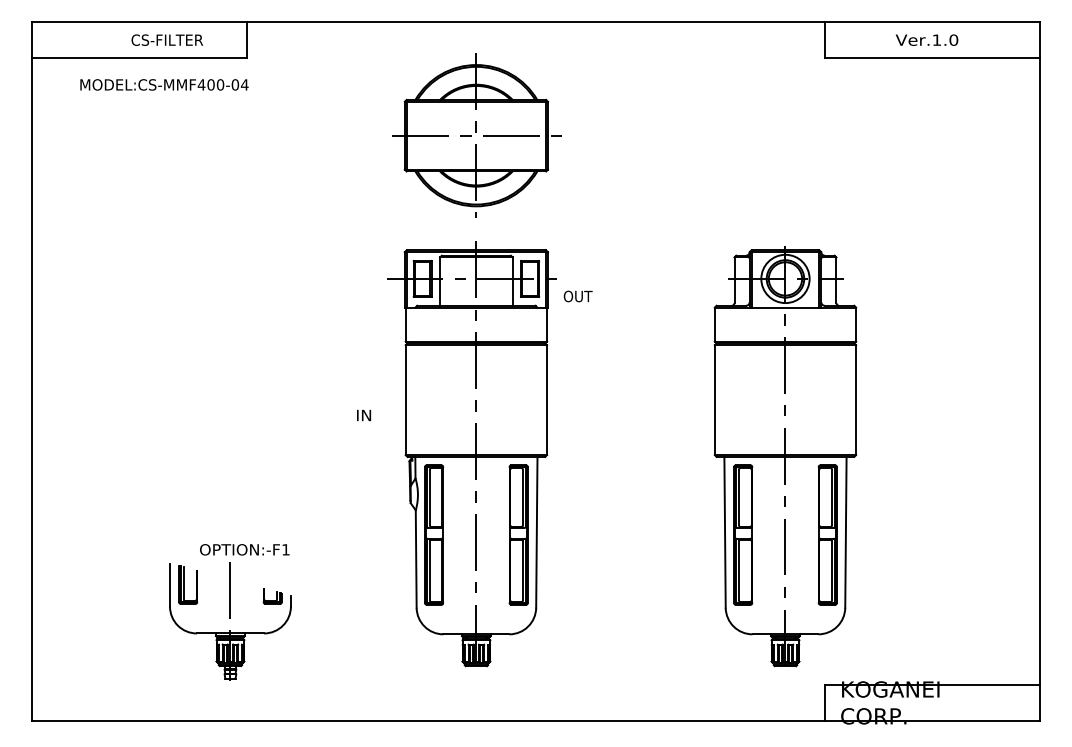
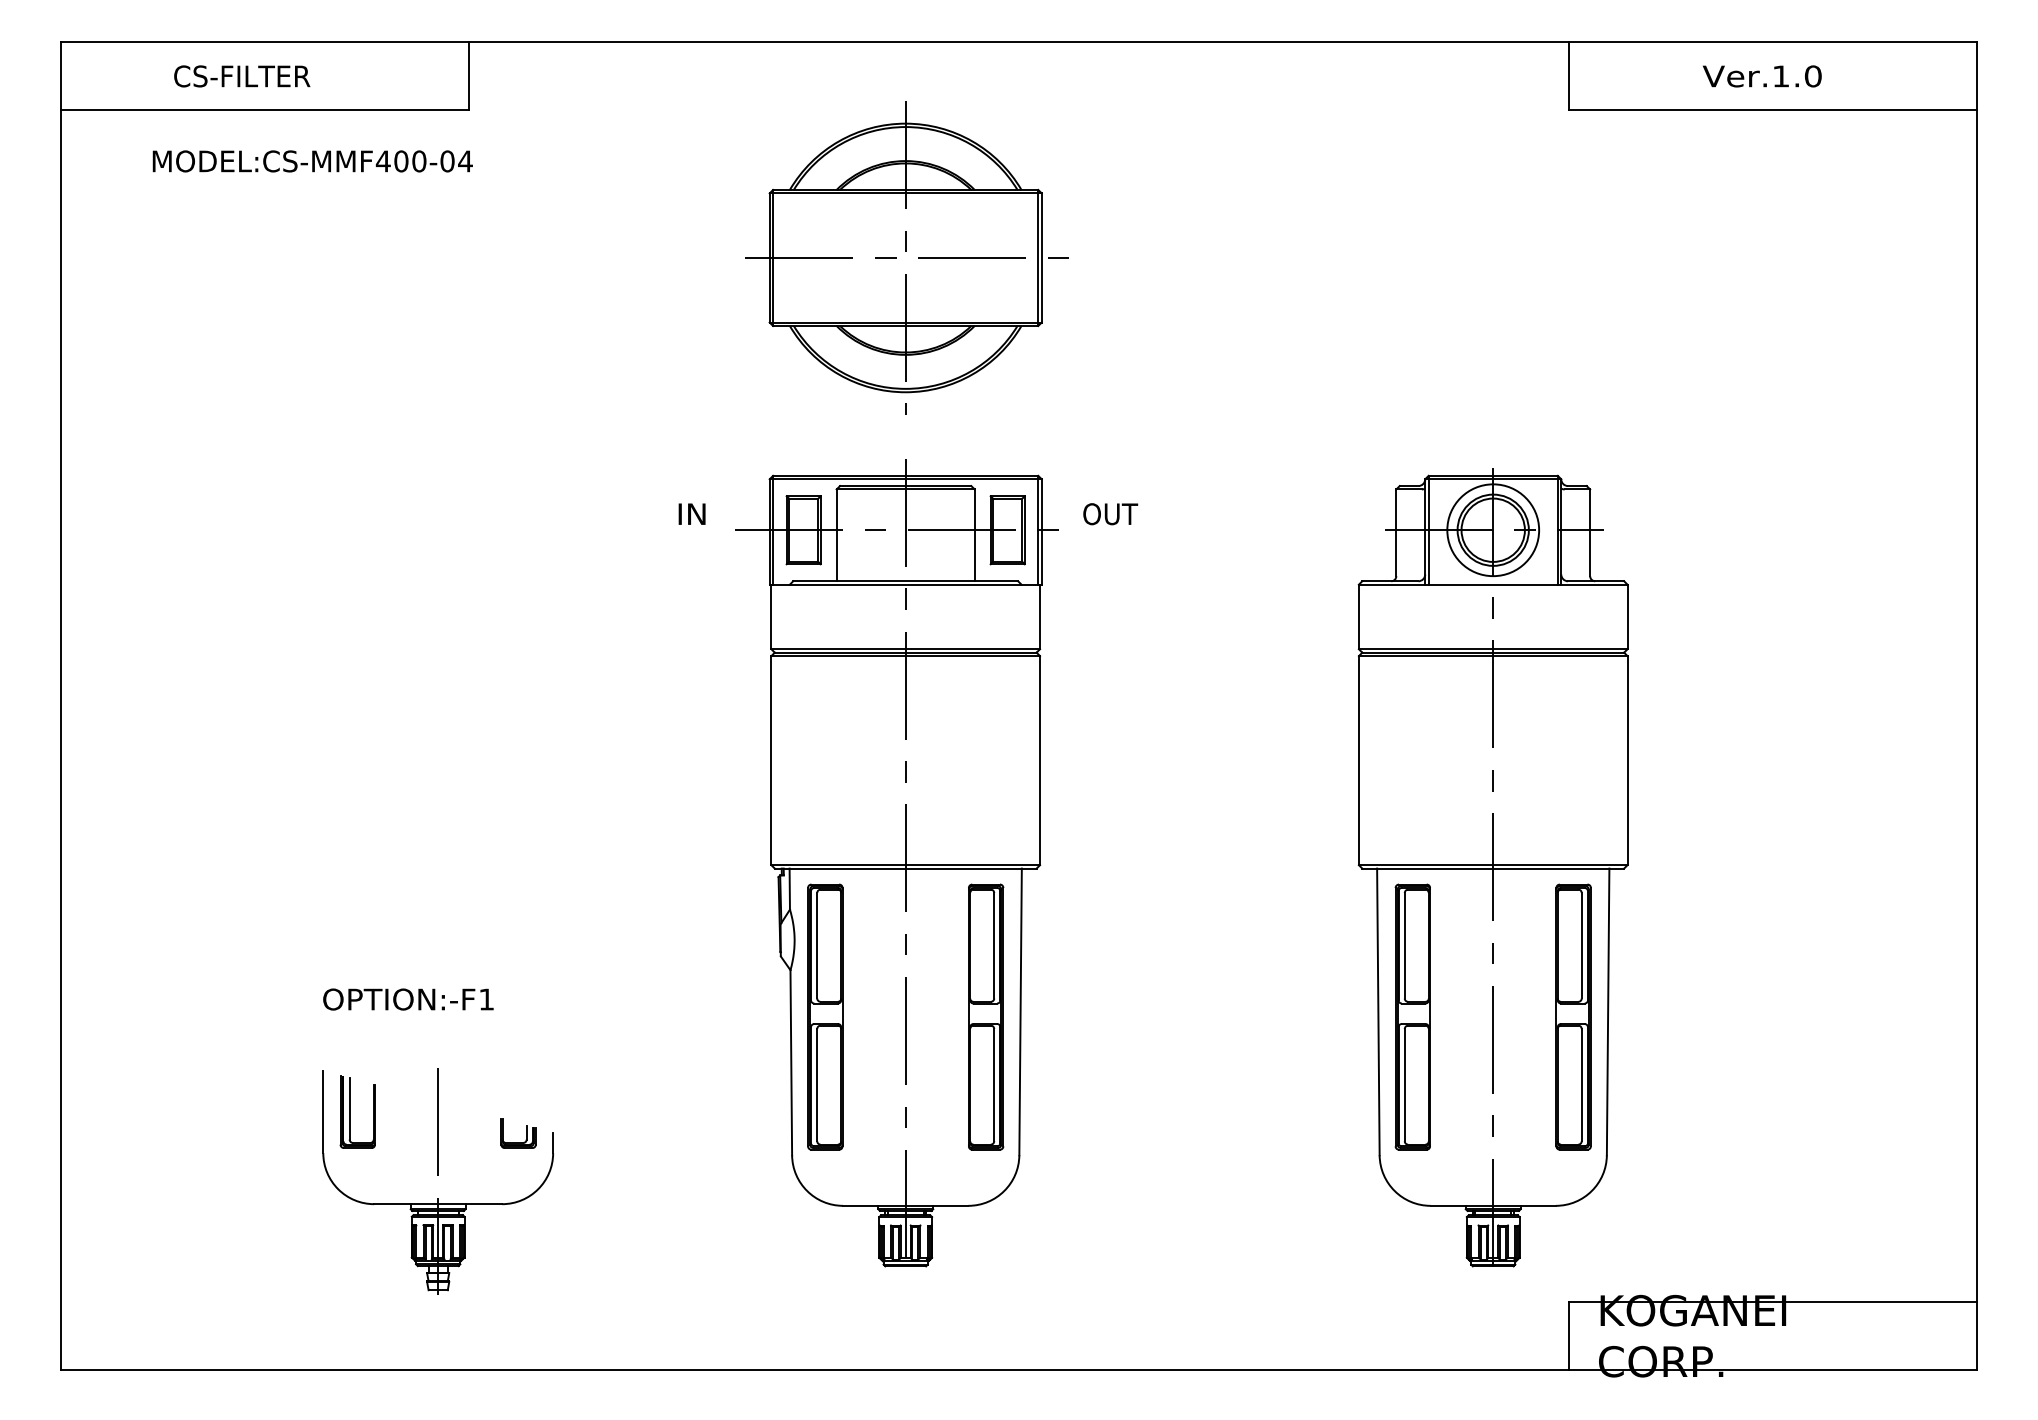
text: (166, 39) -> (240, 75), moved
text: (577, 296) -> (1109, 514), moved
text: (364, 415) -> (692, 514), moved
text: (244, 549) -> (407, 998), moved

